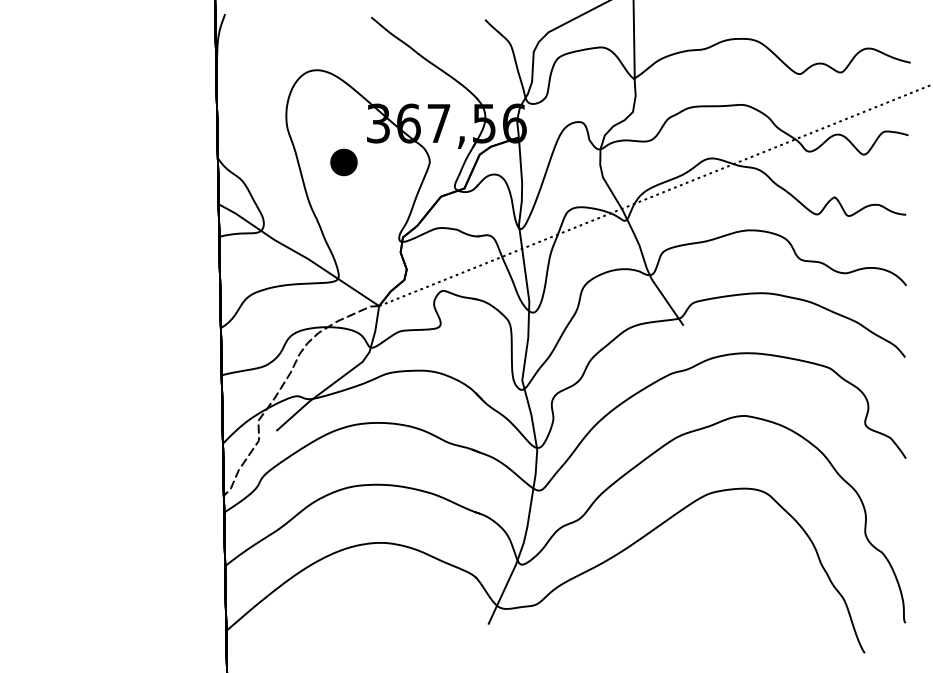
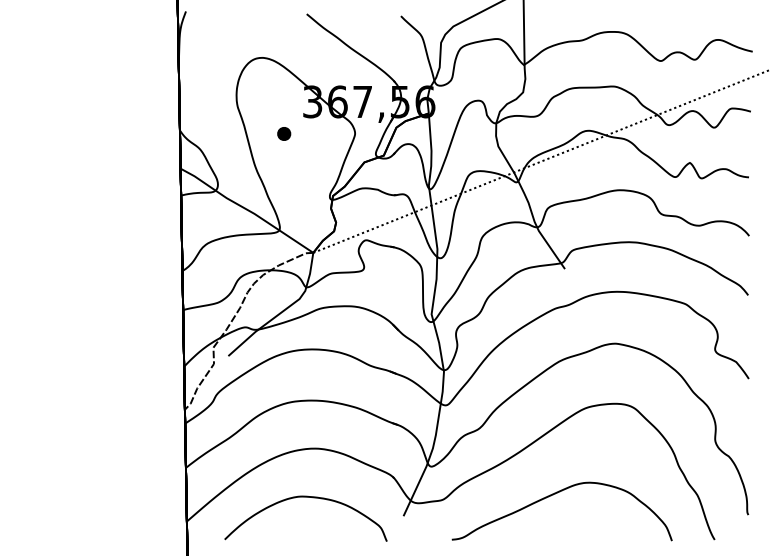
part: (343, 161) -> (283, 133), size x0.62
curve: (669, 599) -> (553, 495), added
curve: (373, 602) -> (308, 497), added

